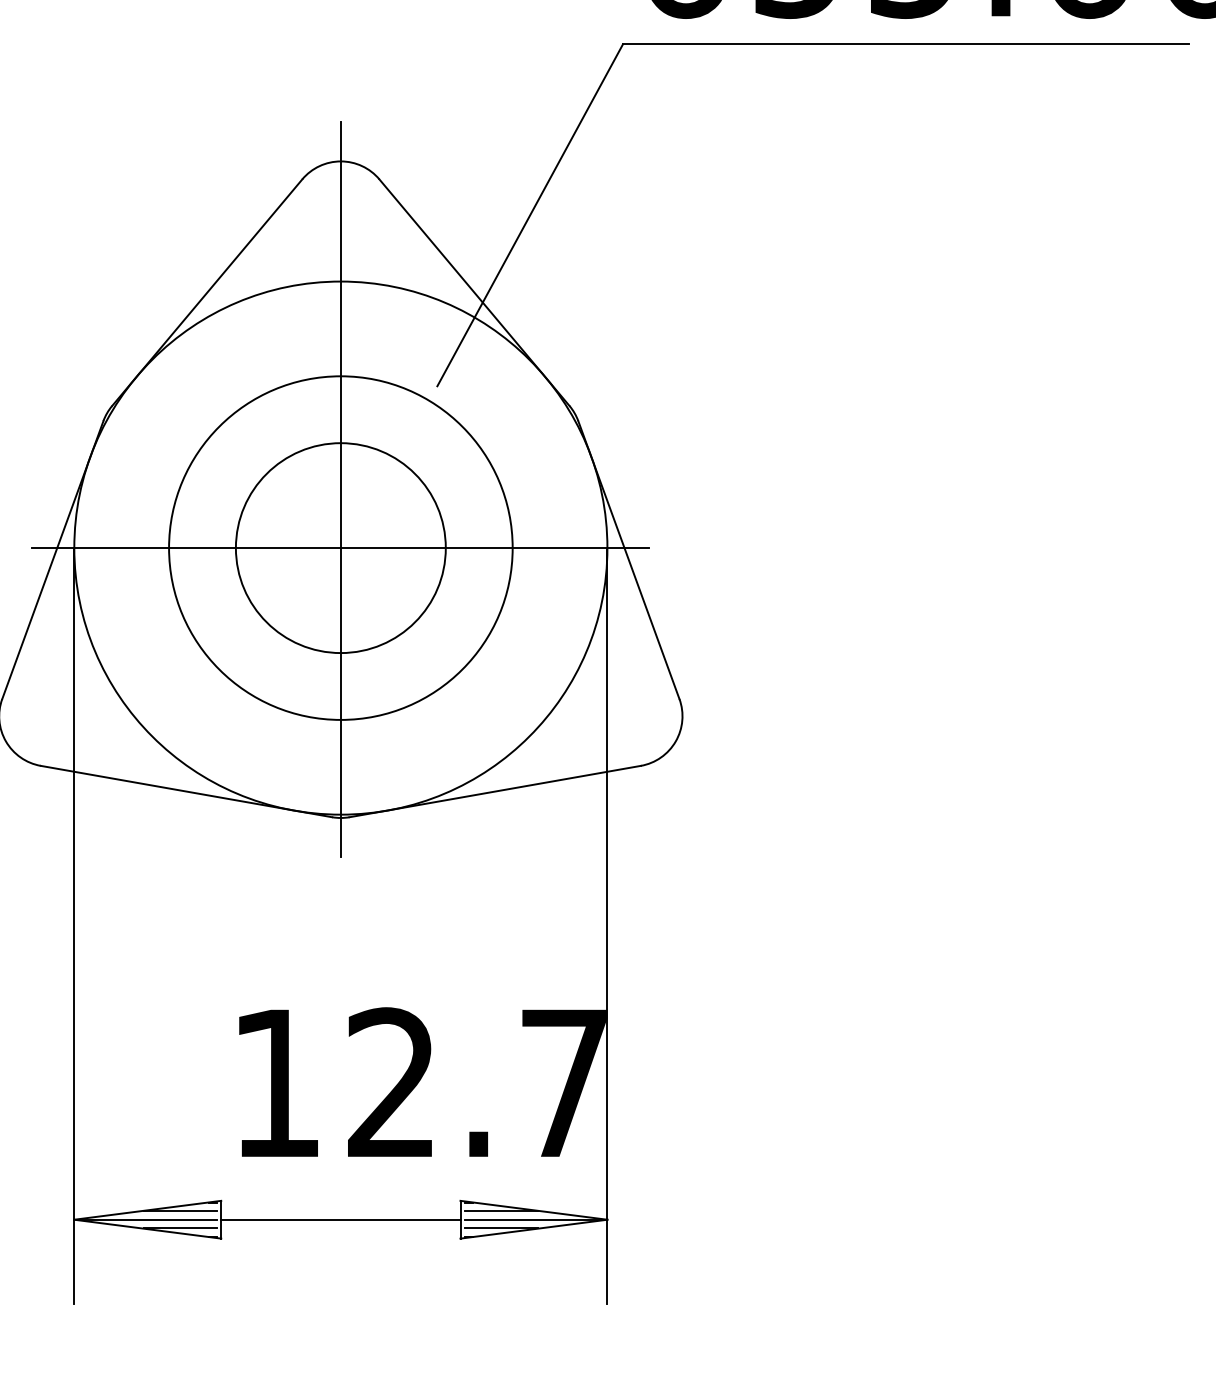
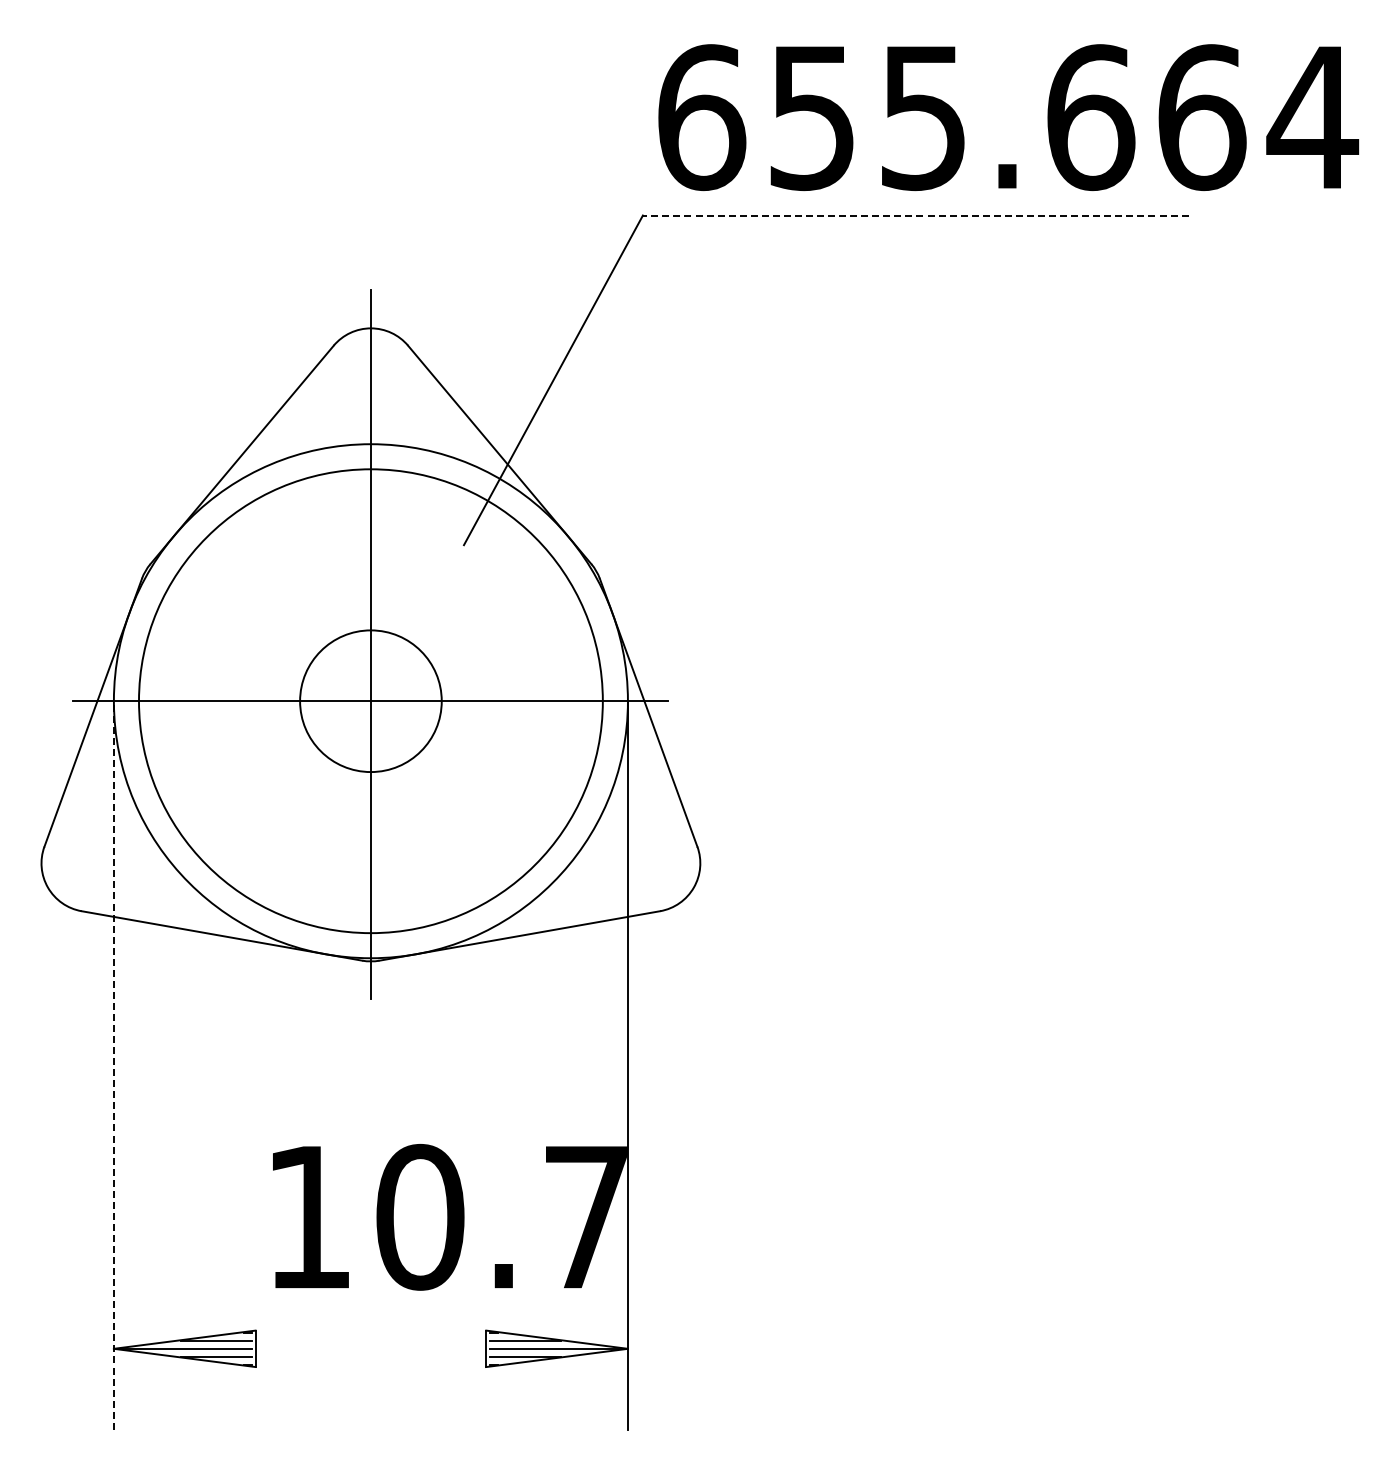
line: (905, 44) -> (915, 215), solid -> dashed
circle: (340, 547) -> (370, 700), size x1.4
circle: (340, 548) -> (370, 701), size x0.7
line: (73, 925) -> (113, 1065), solid -> dashed
text: (392, 1082) -> (420, 1216), 12.7 -> 10.7
line: (340, 1219) -> (370, 1348), removed

